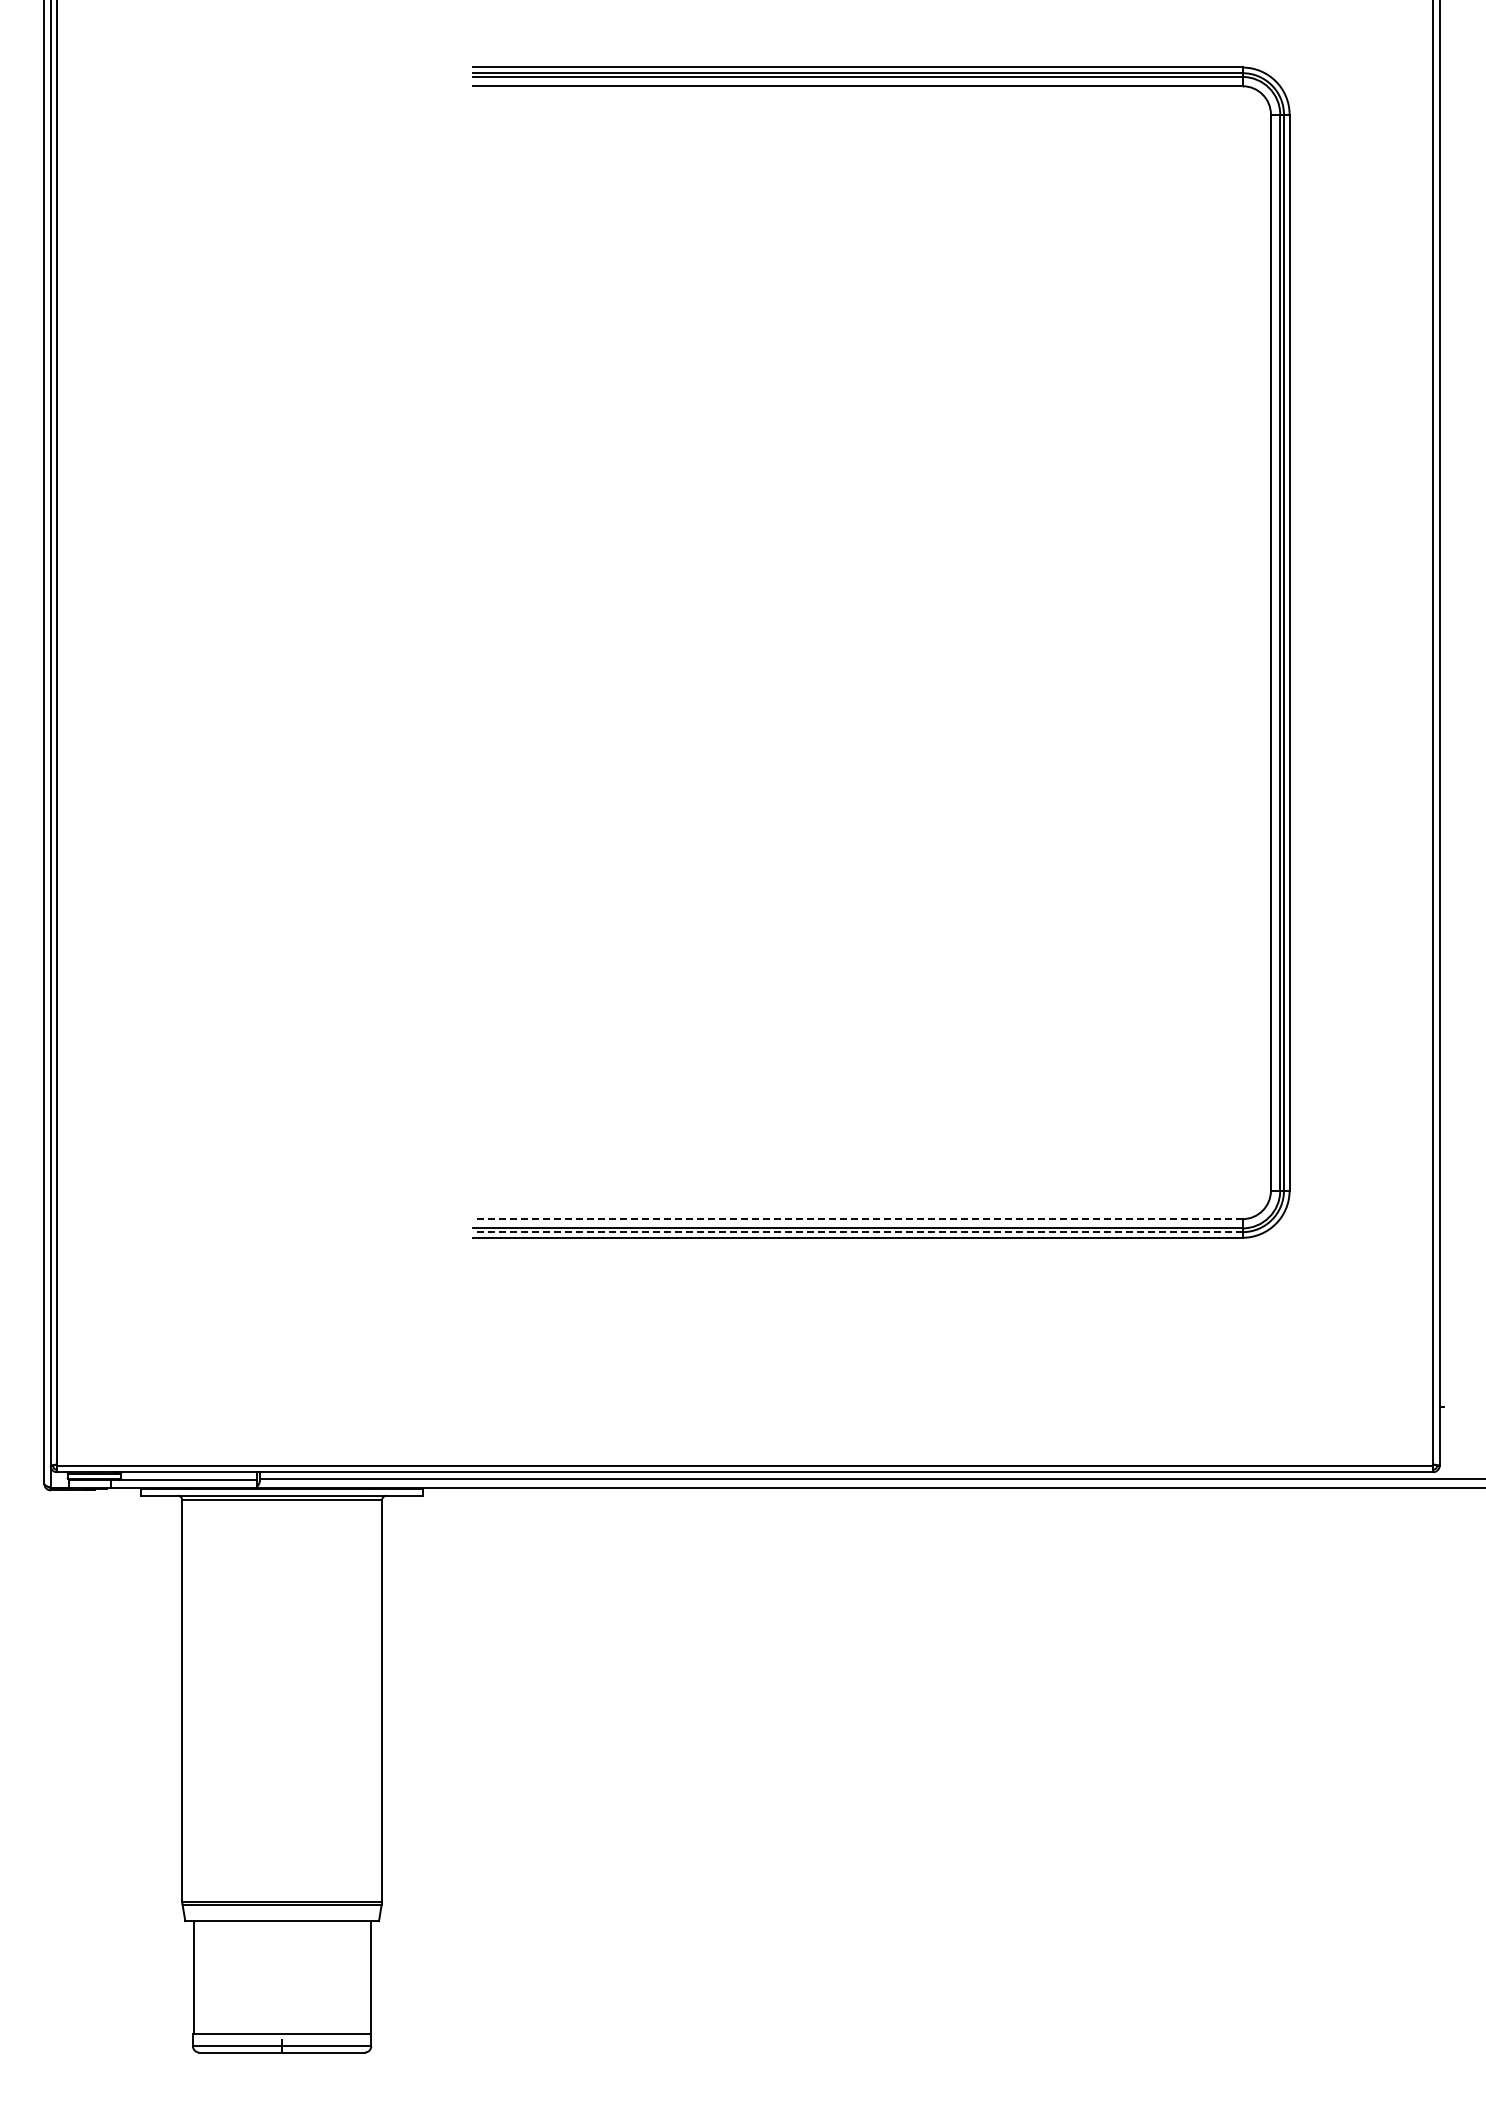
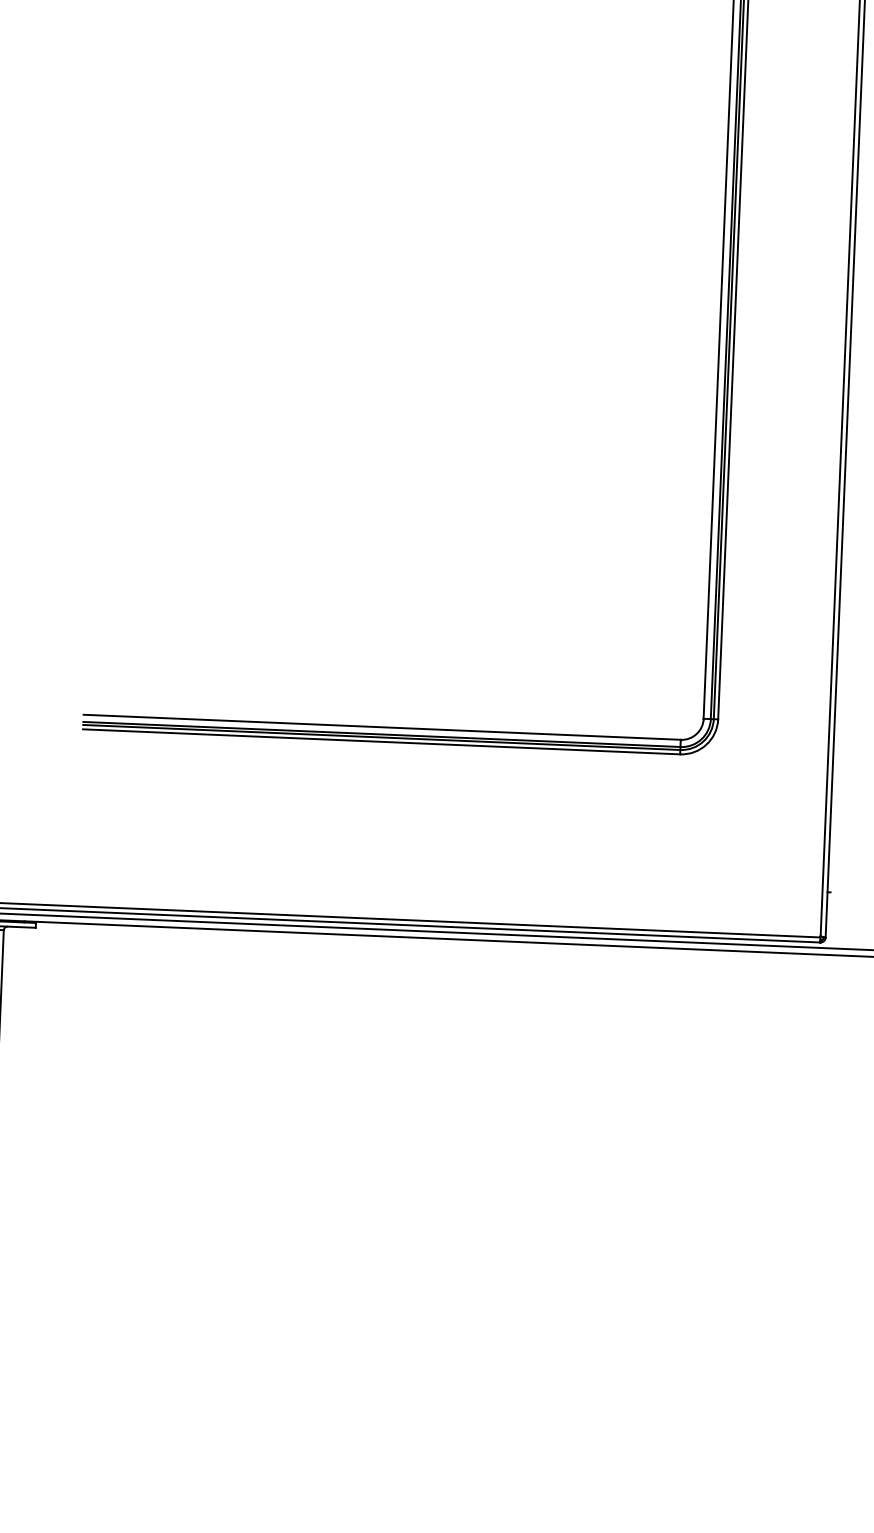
line: (857, 1219) -> (381, 727), dashed -> solid
line: (857, 1232) -> (381, 737), dashed -> solid

